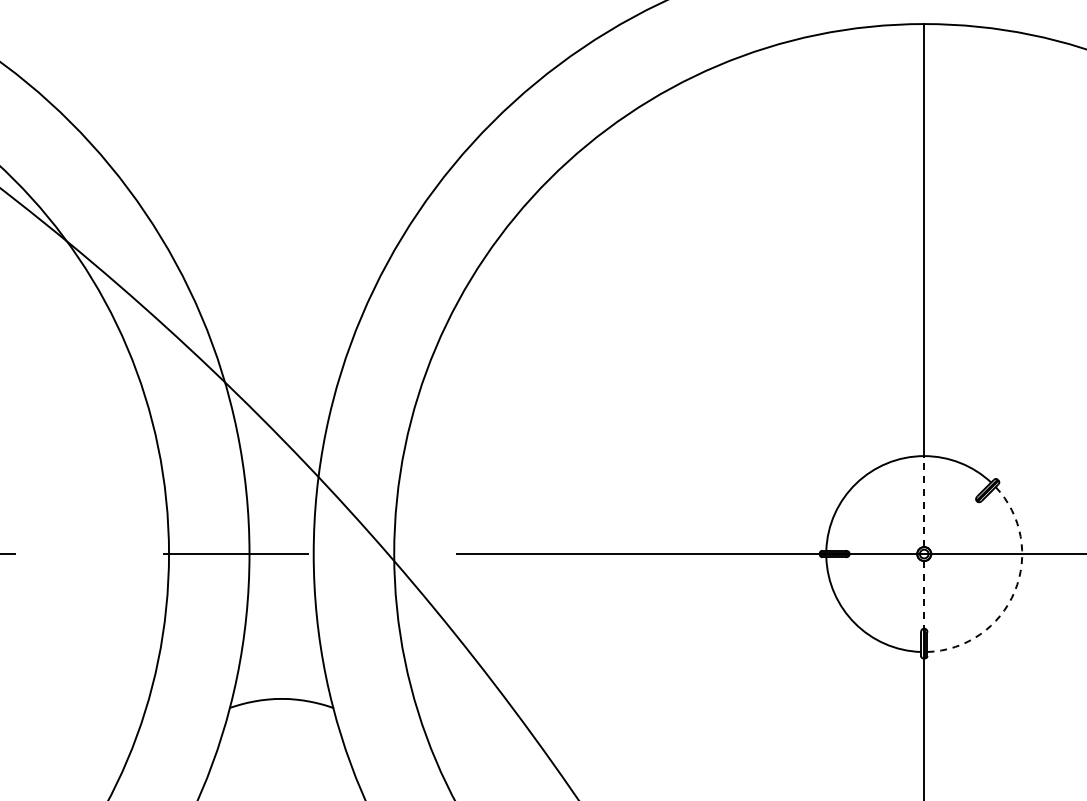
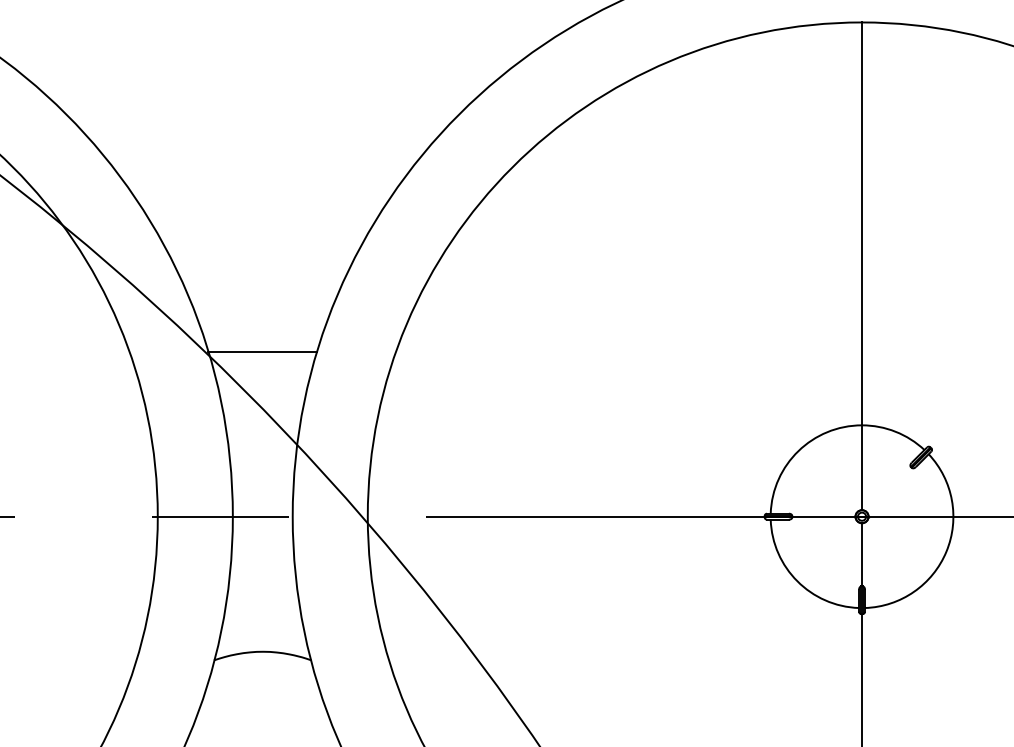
line: (281, 377) -> (262, 352), added
line: (924, 501) -> (862, 467), dashed -> solid
arc: (1014, 591) -> (946, 551), dashed -> solid
line: (924, 594) -> (862, 554), dashed -> solid

